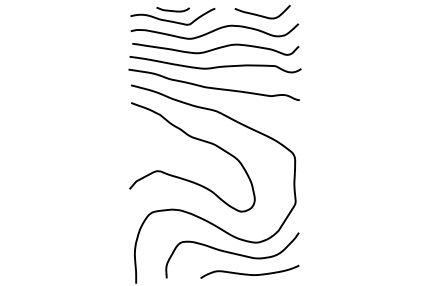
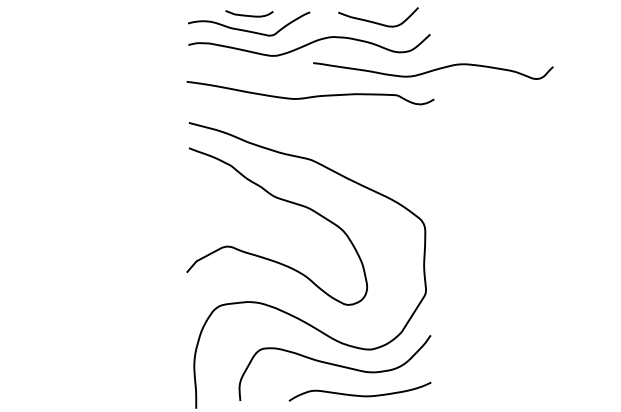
curve: (215, 49) -> (432, 71), moved
curve: (213, 87) -> (307, 126), removed

